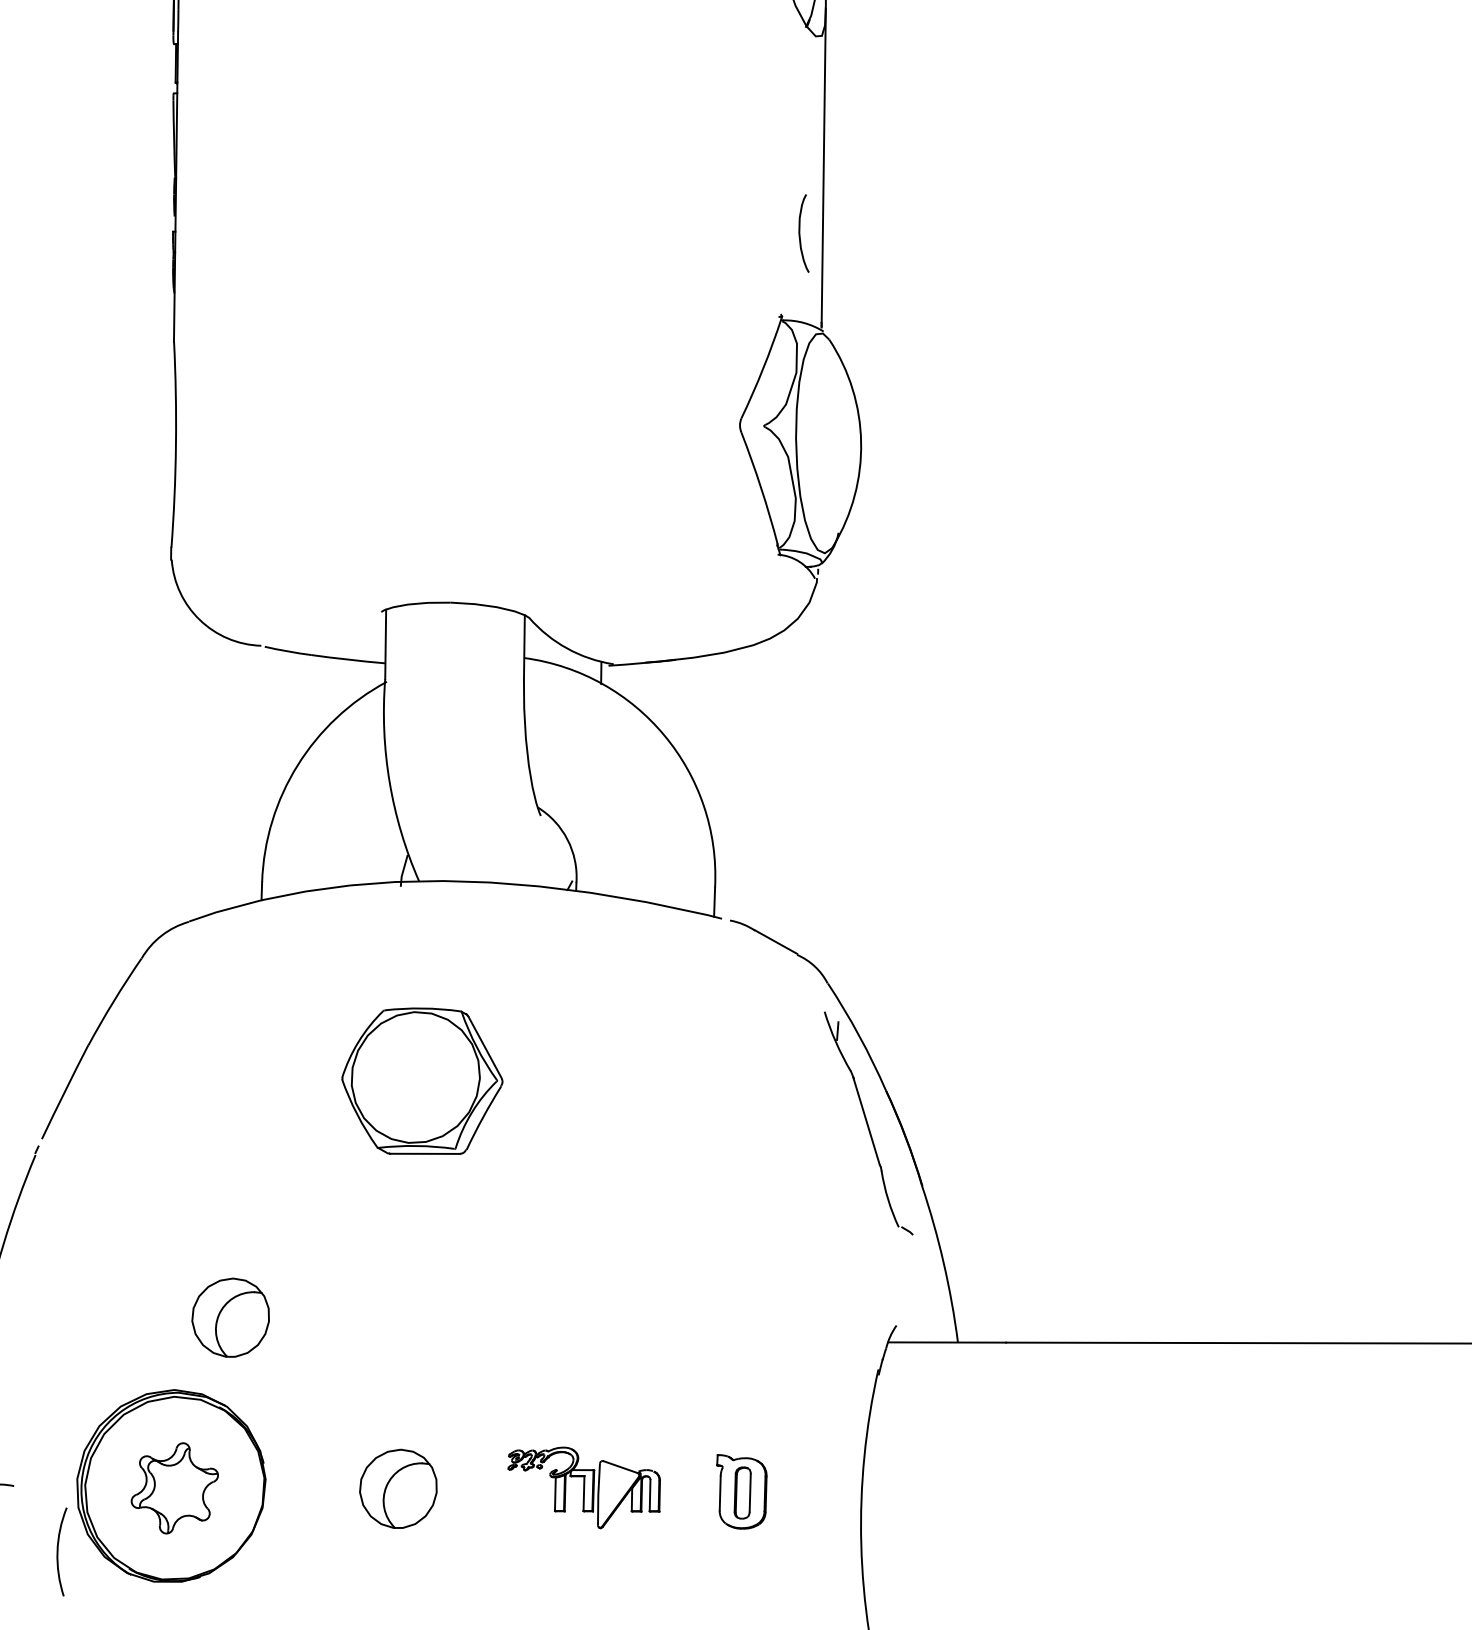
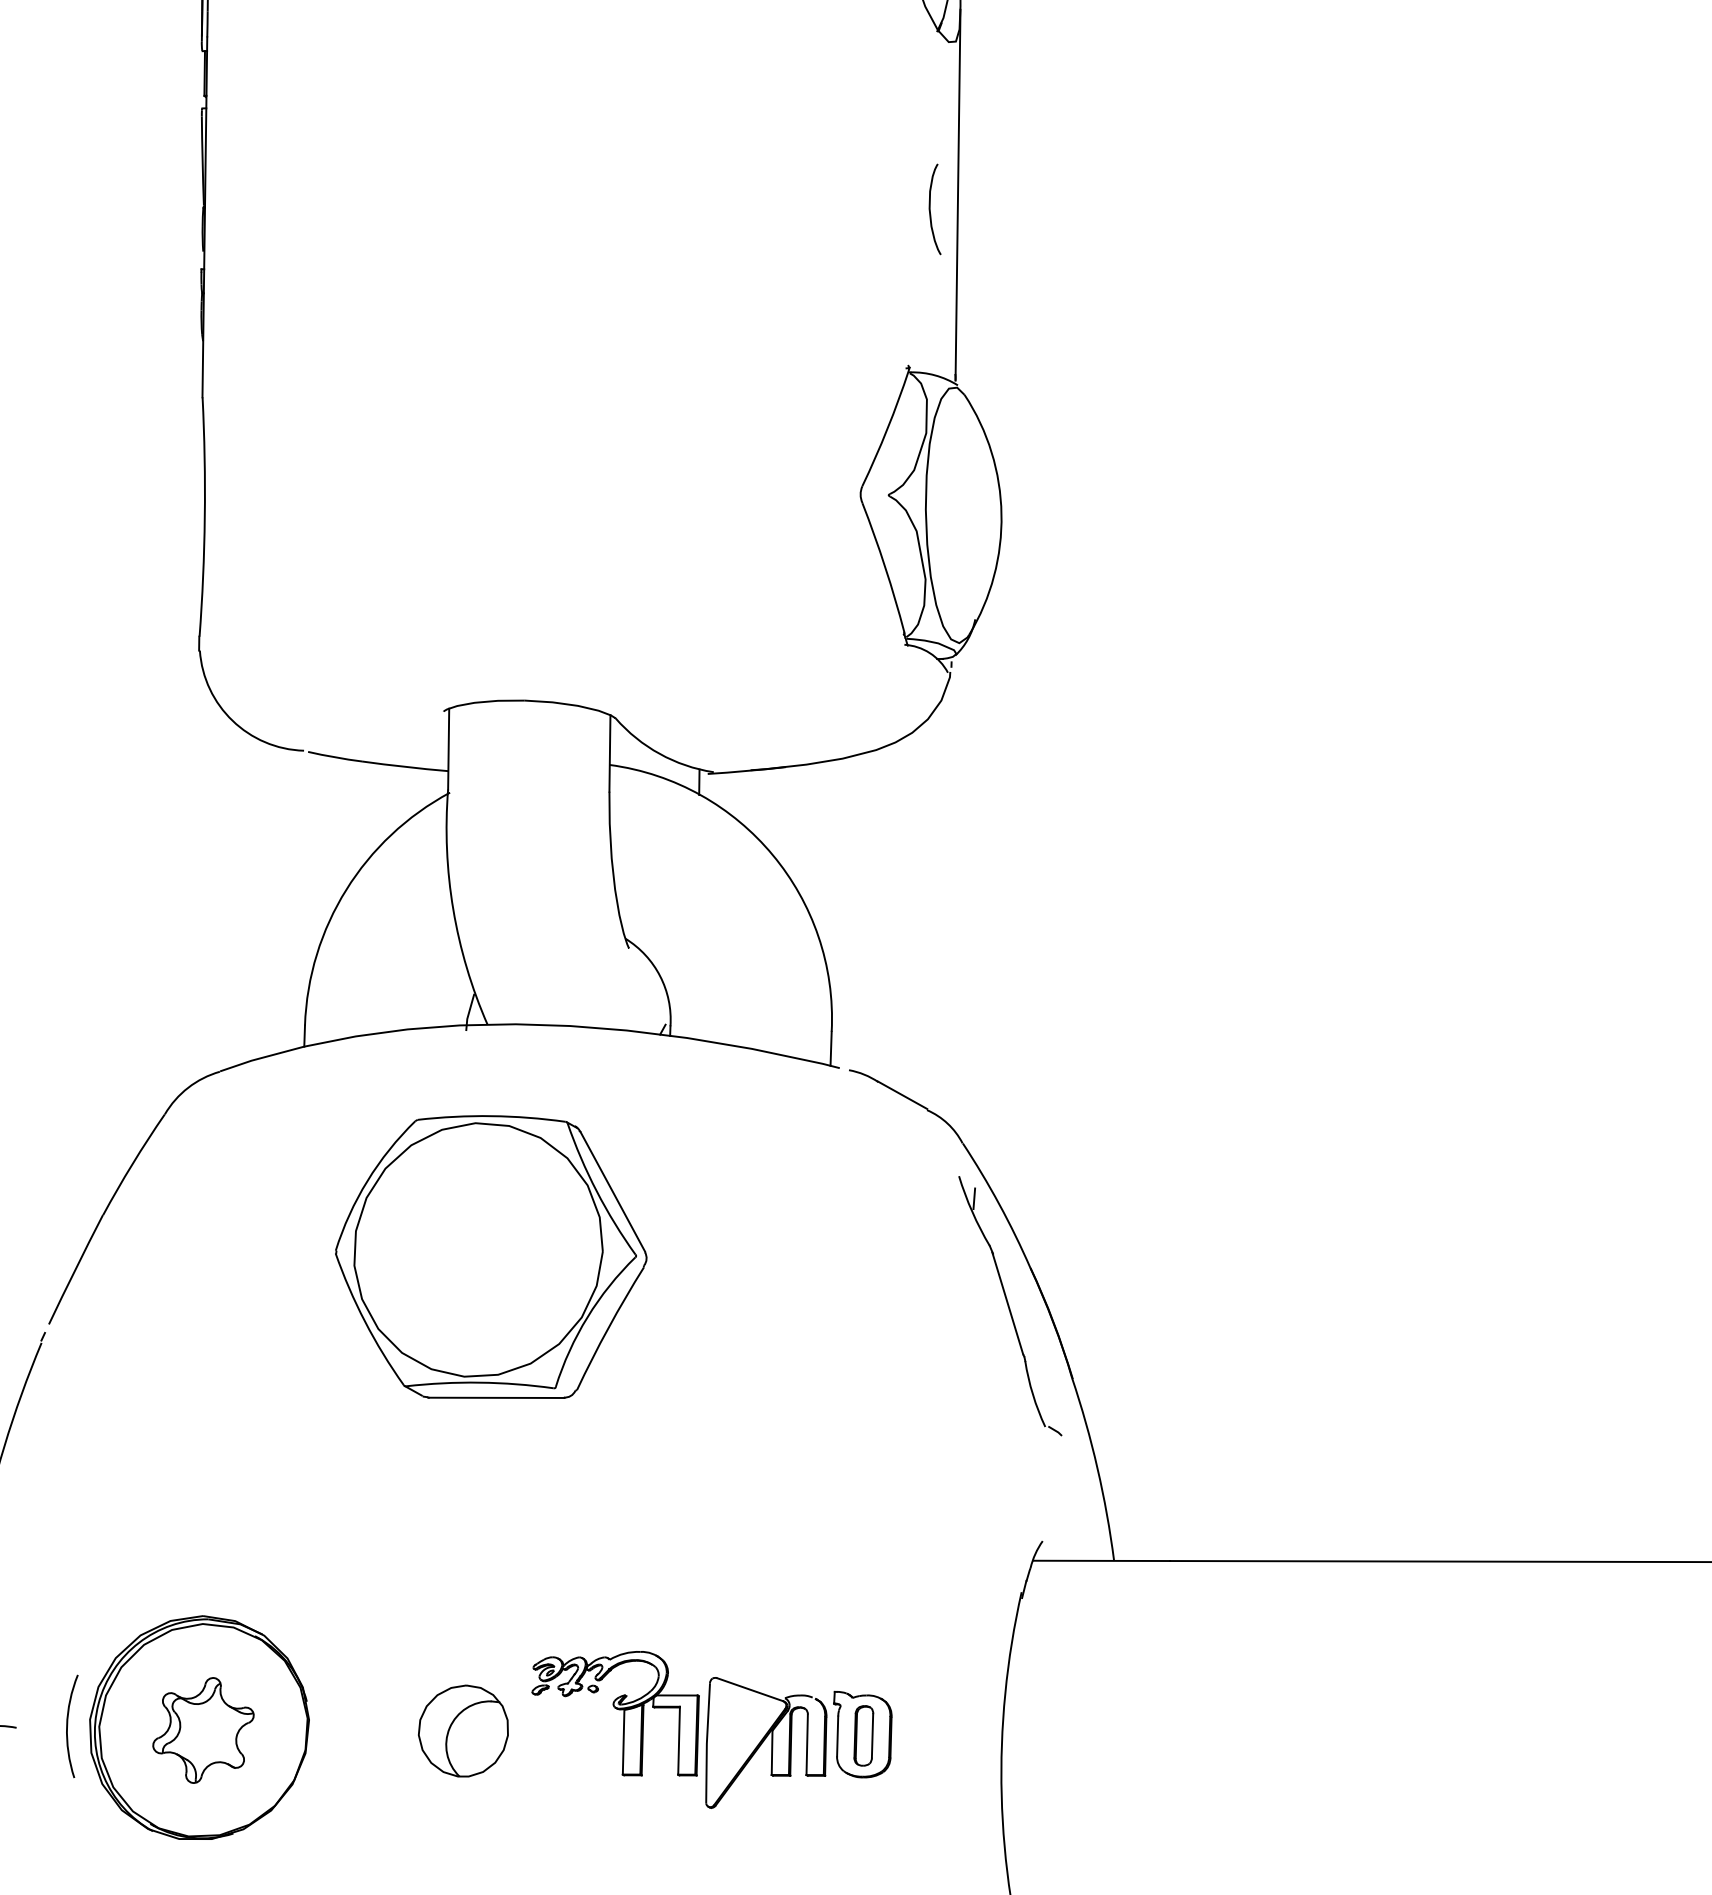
curve: (800, 233) -> (930, 209), moved
part: (422, 1080) -> (491, 1256), size x1.67
part: (230, 1317) -> (268, 1531), removed
part: (584, 1487) -> (679, 1729), size x1.67
arc: (58, 1550) -> (68, 1724), moved

